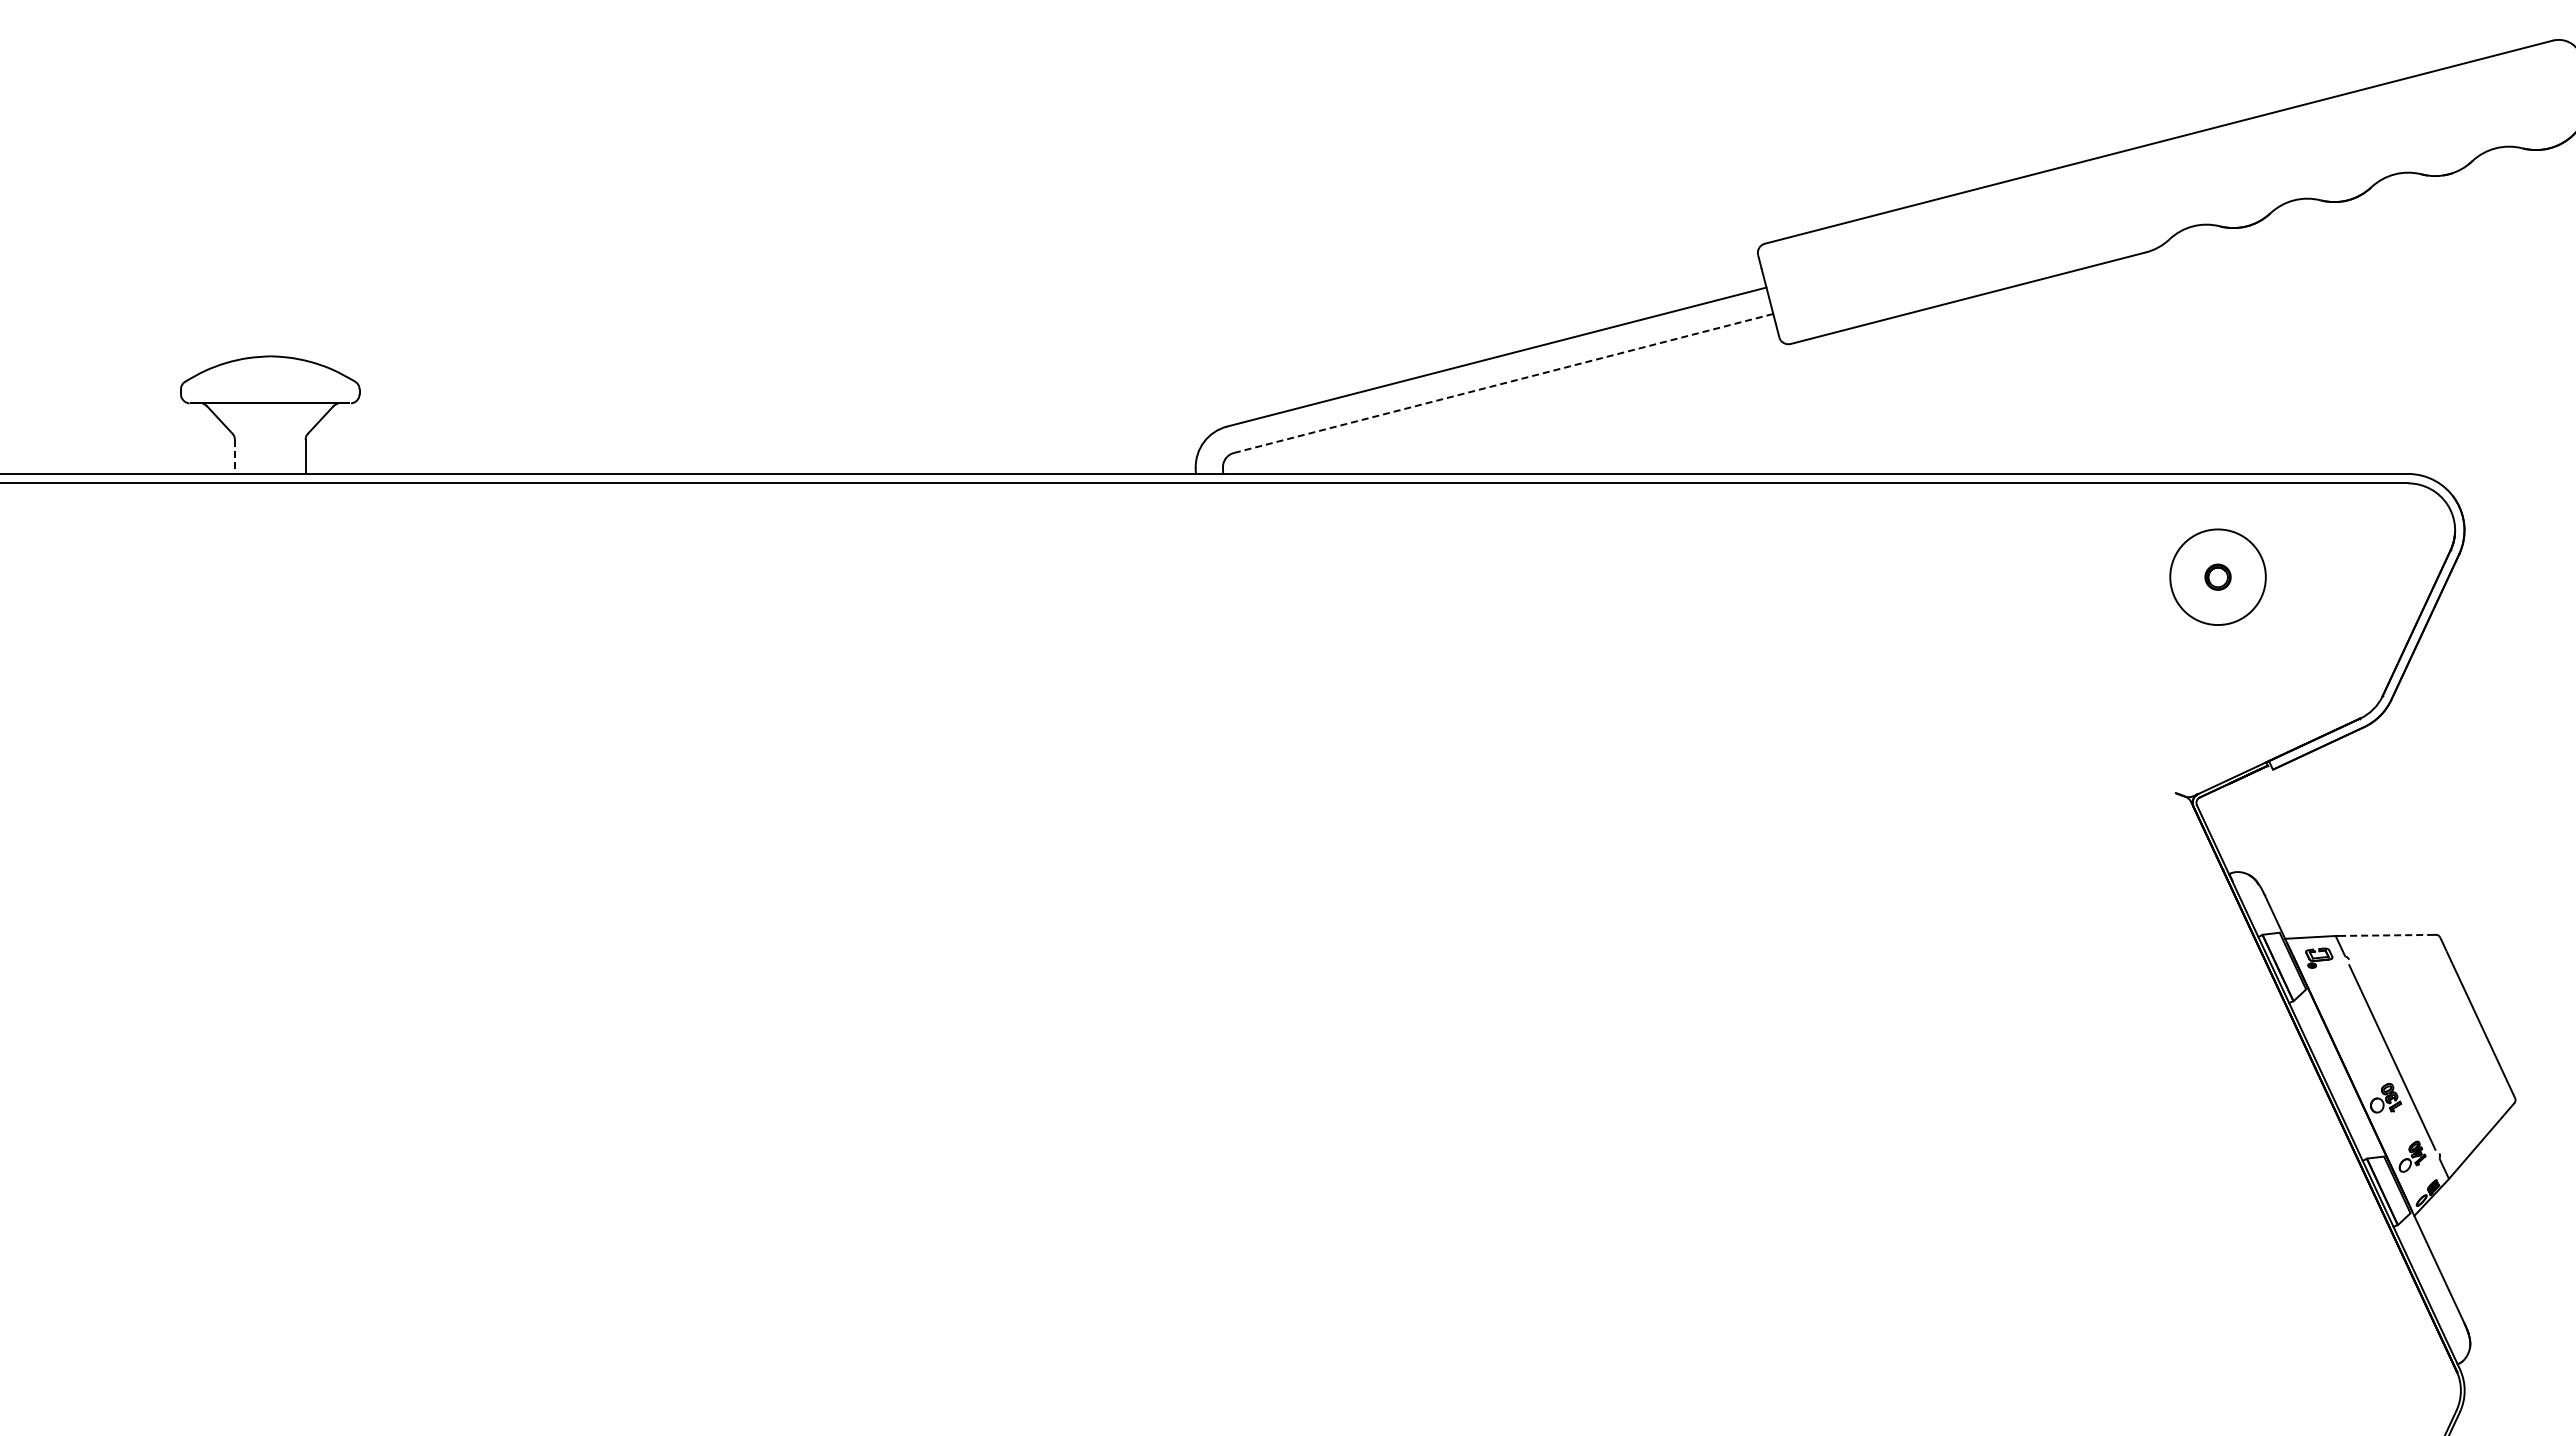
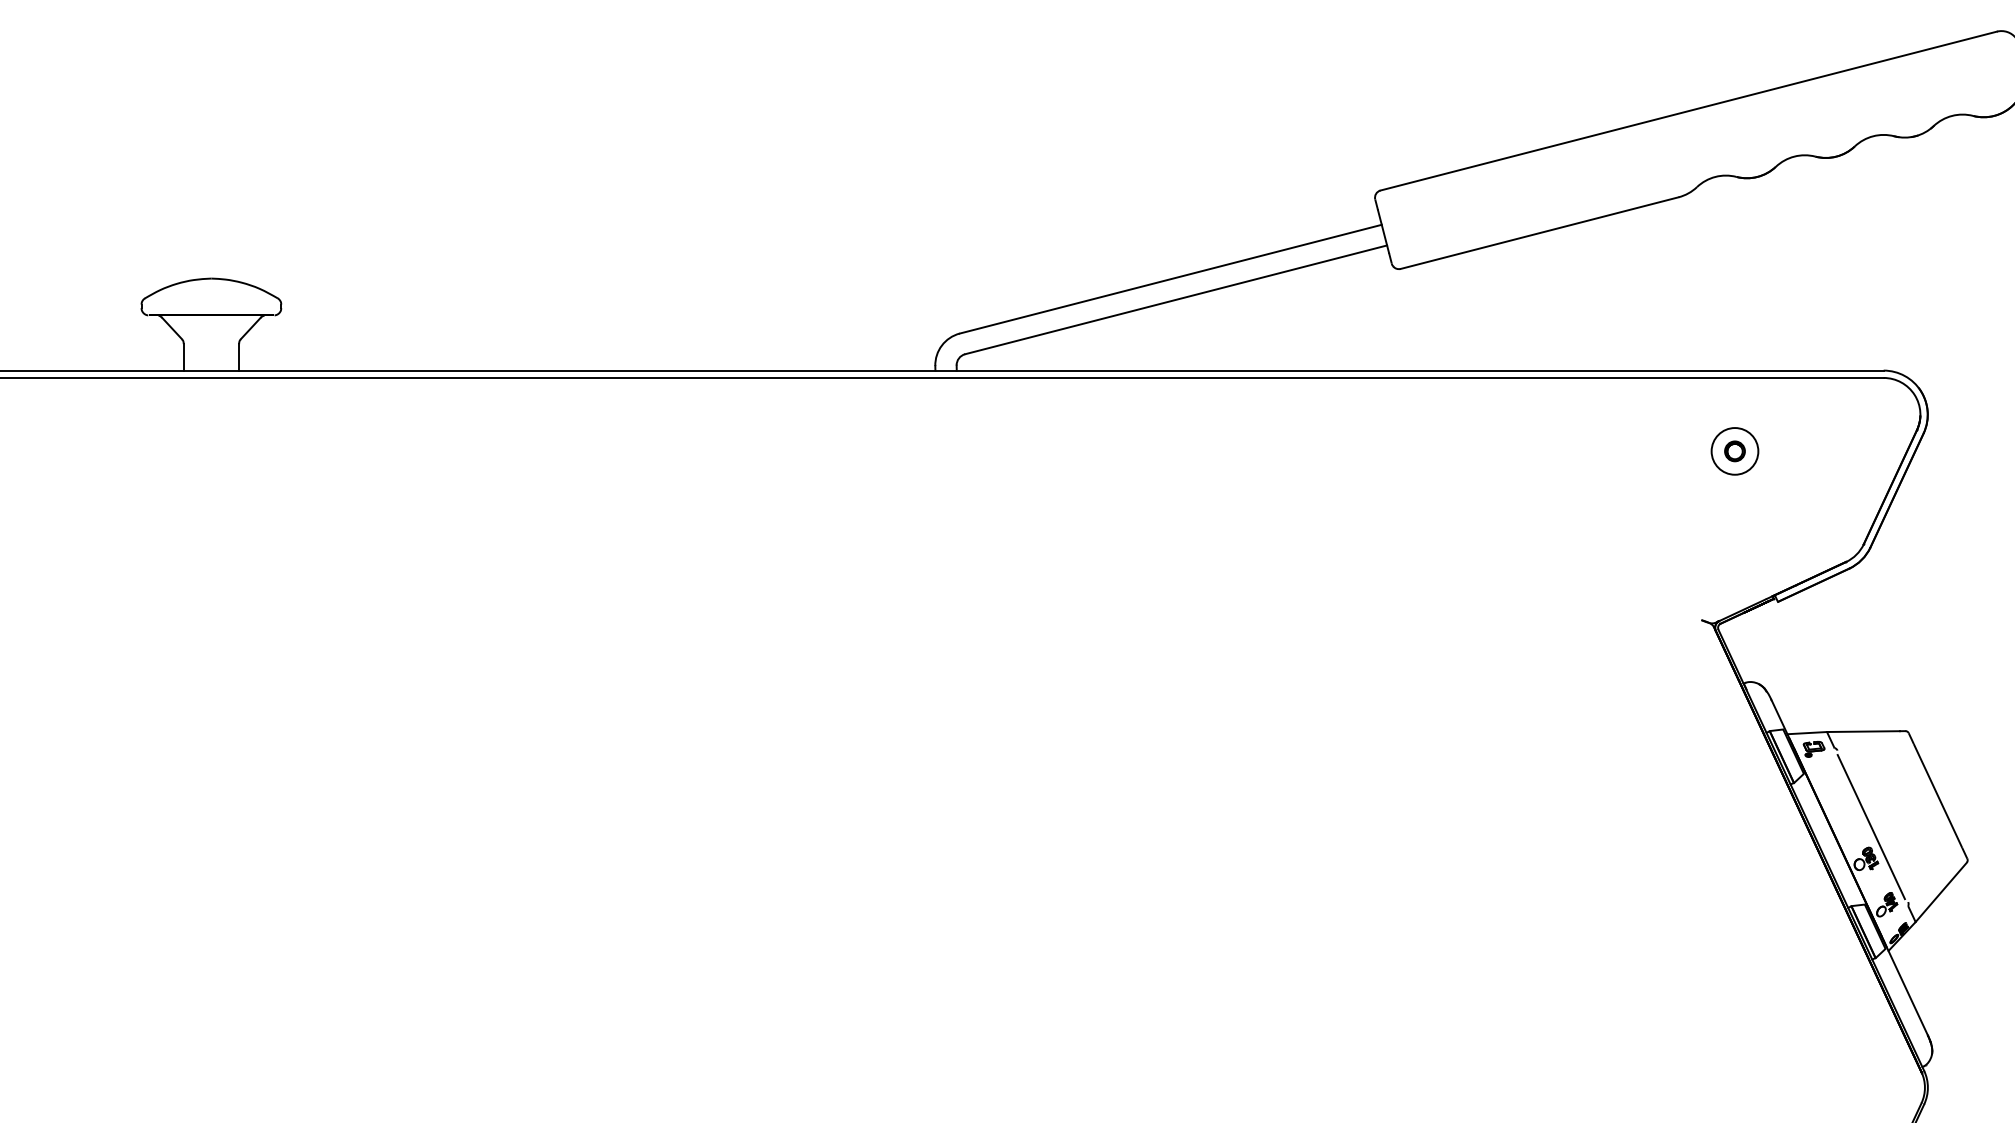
line: (1503, 383) -> (1176, 299), dashed -> solid
line: (234, 456) -> (183, 356), dashed -> solid
circle: (2217, 577) -> (1734, 451), size x0.62
line: (2384, 935) -> (1865, 731), dashed -> solid

